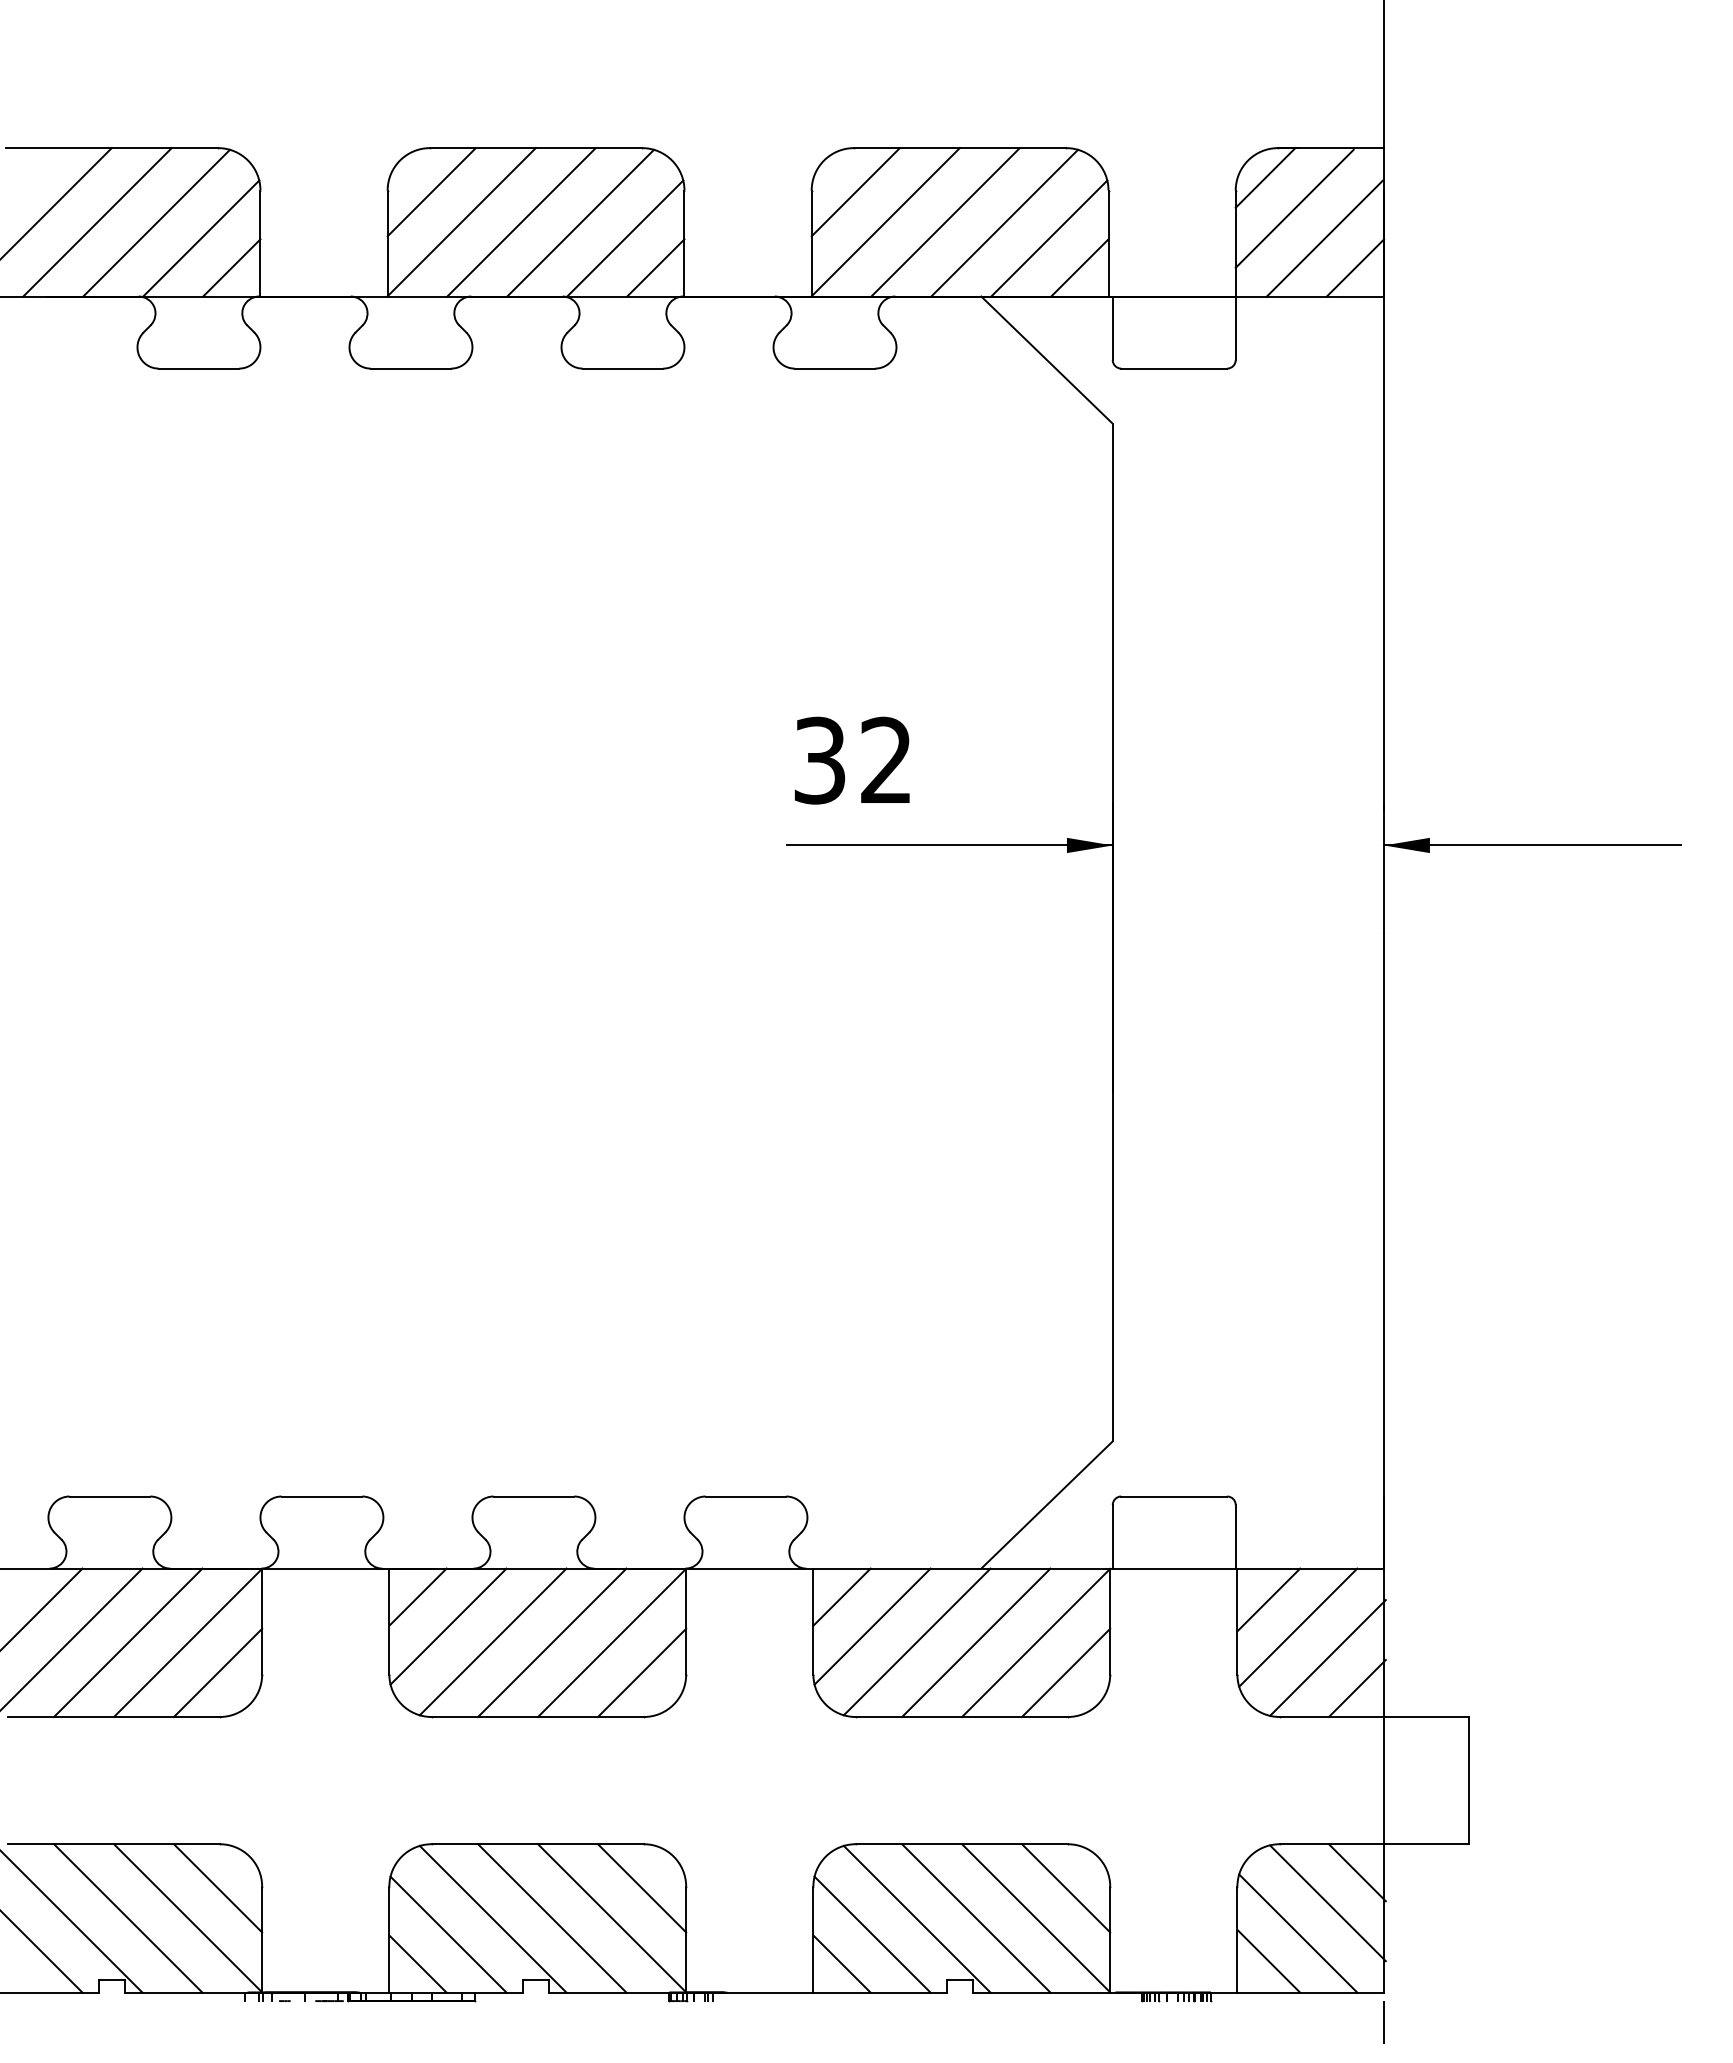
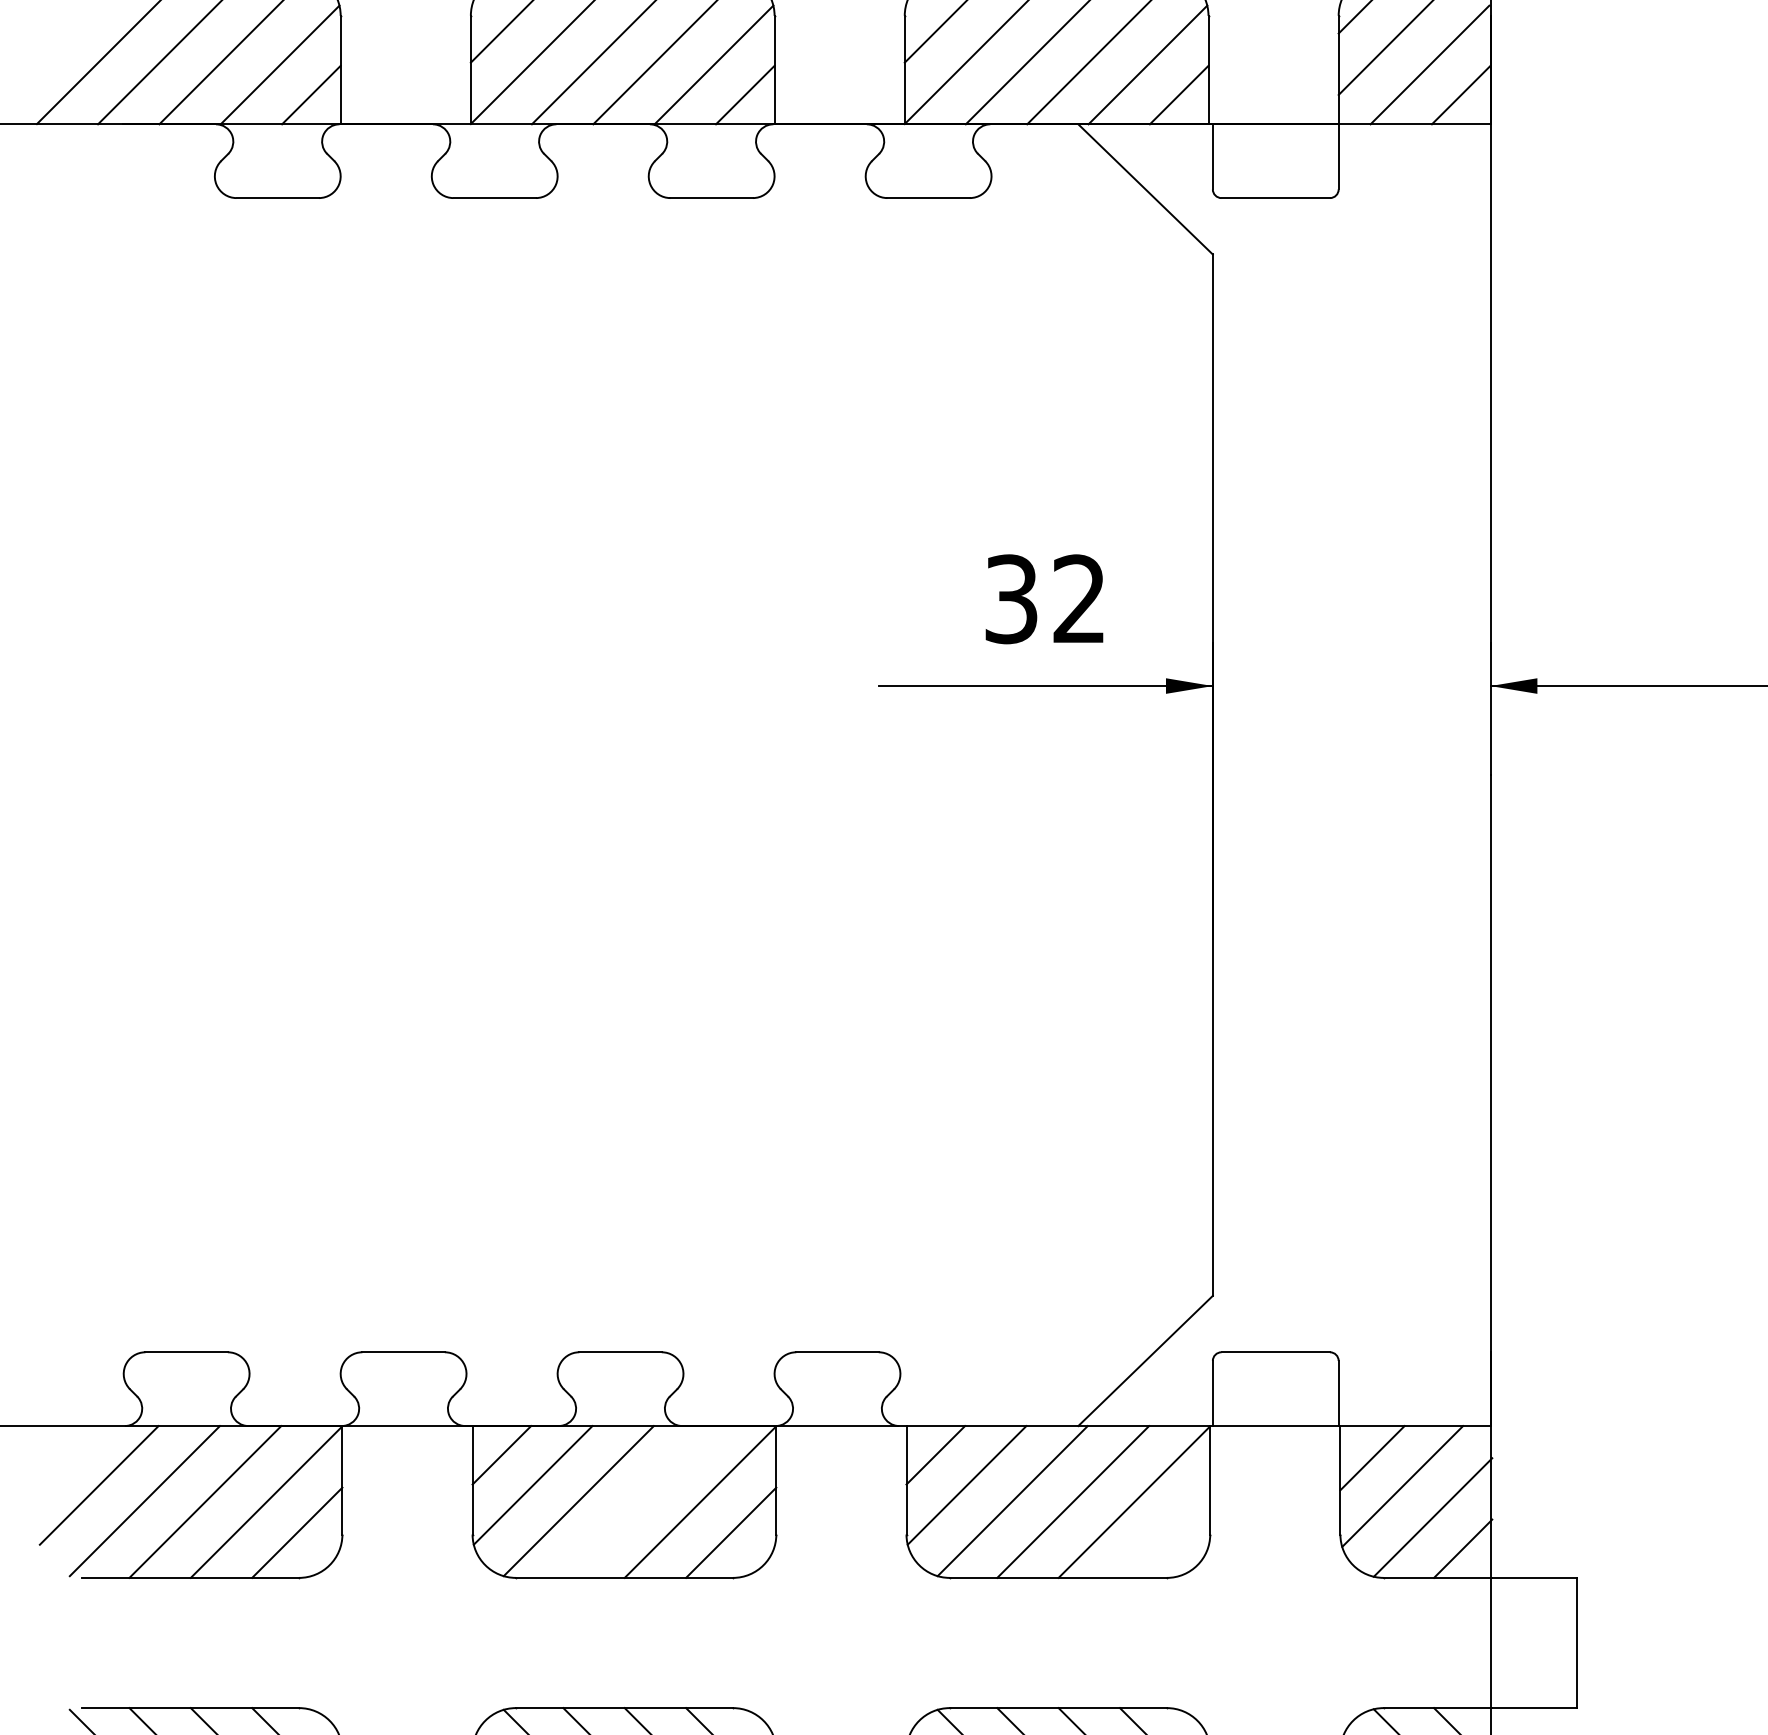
text: (852, 760) -> (1044, 599), moved
line: (552, 1642) -> (639, 1501), removed
line: (1066, 1672) -> (1165, 1532), removed

